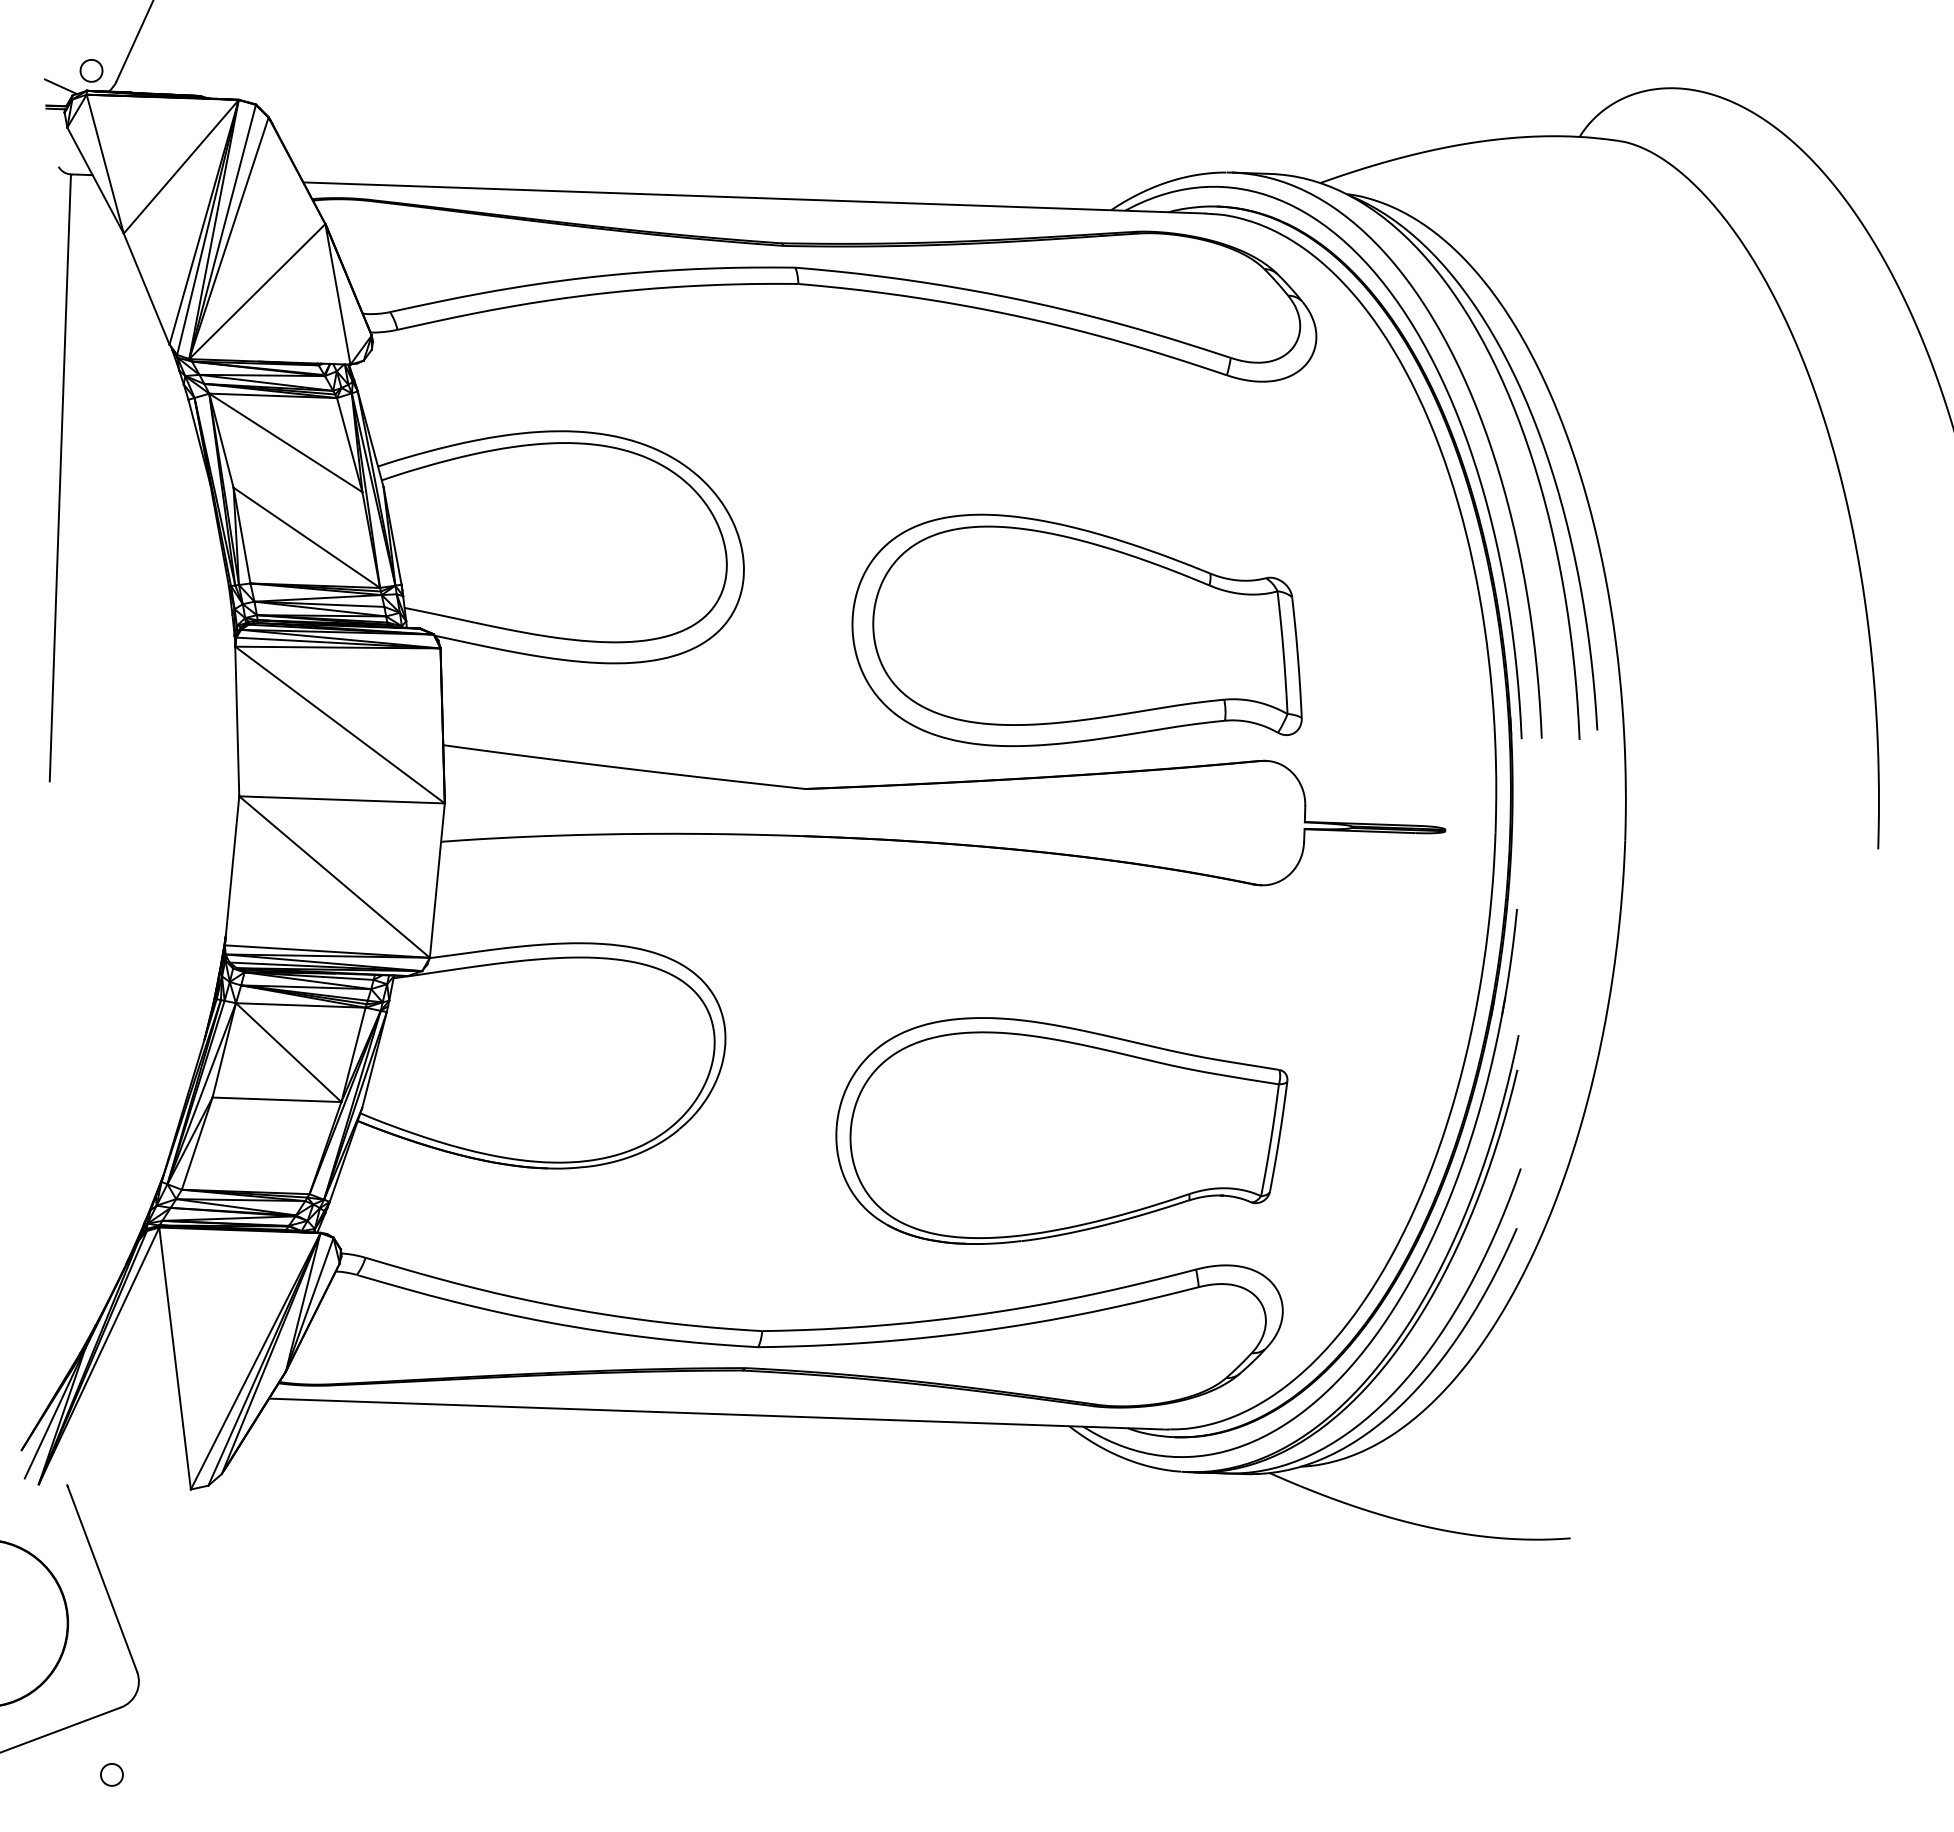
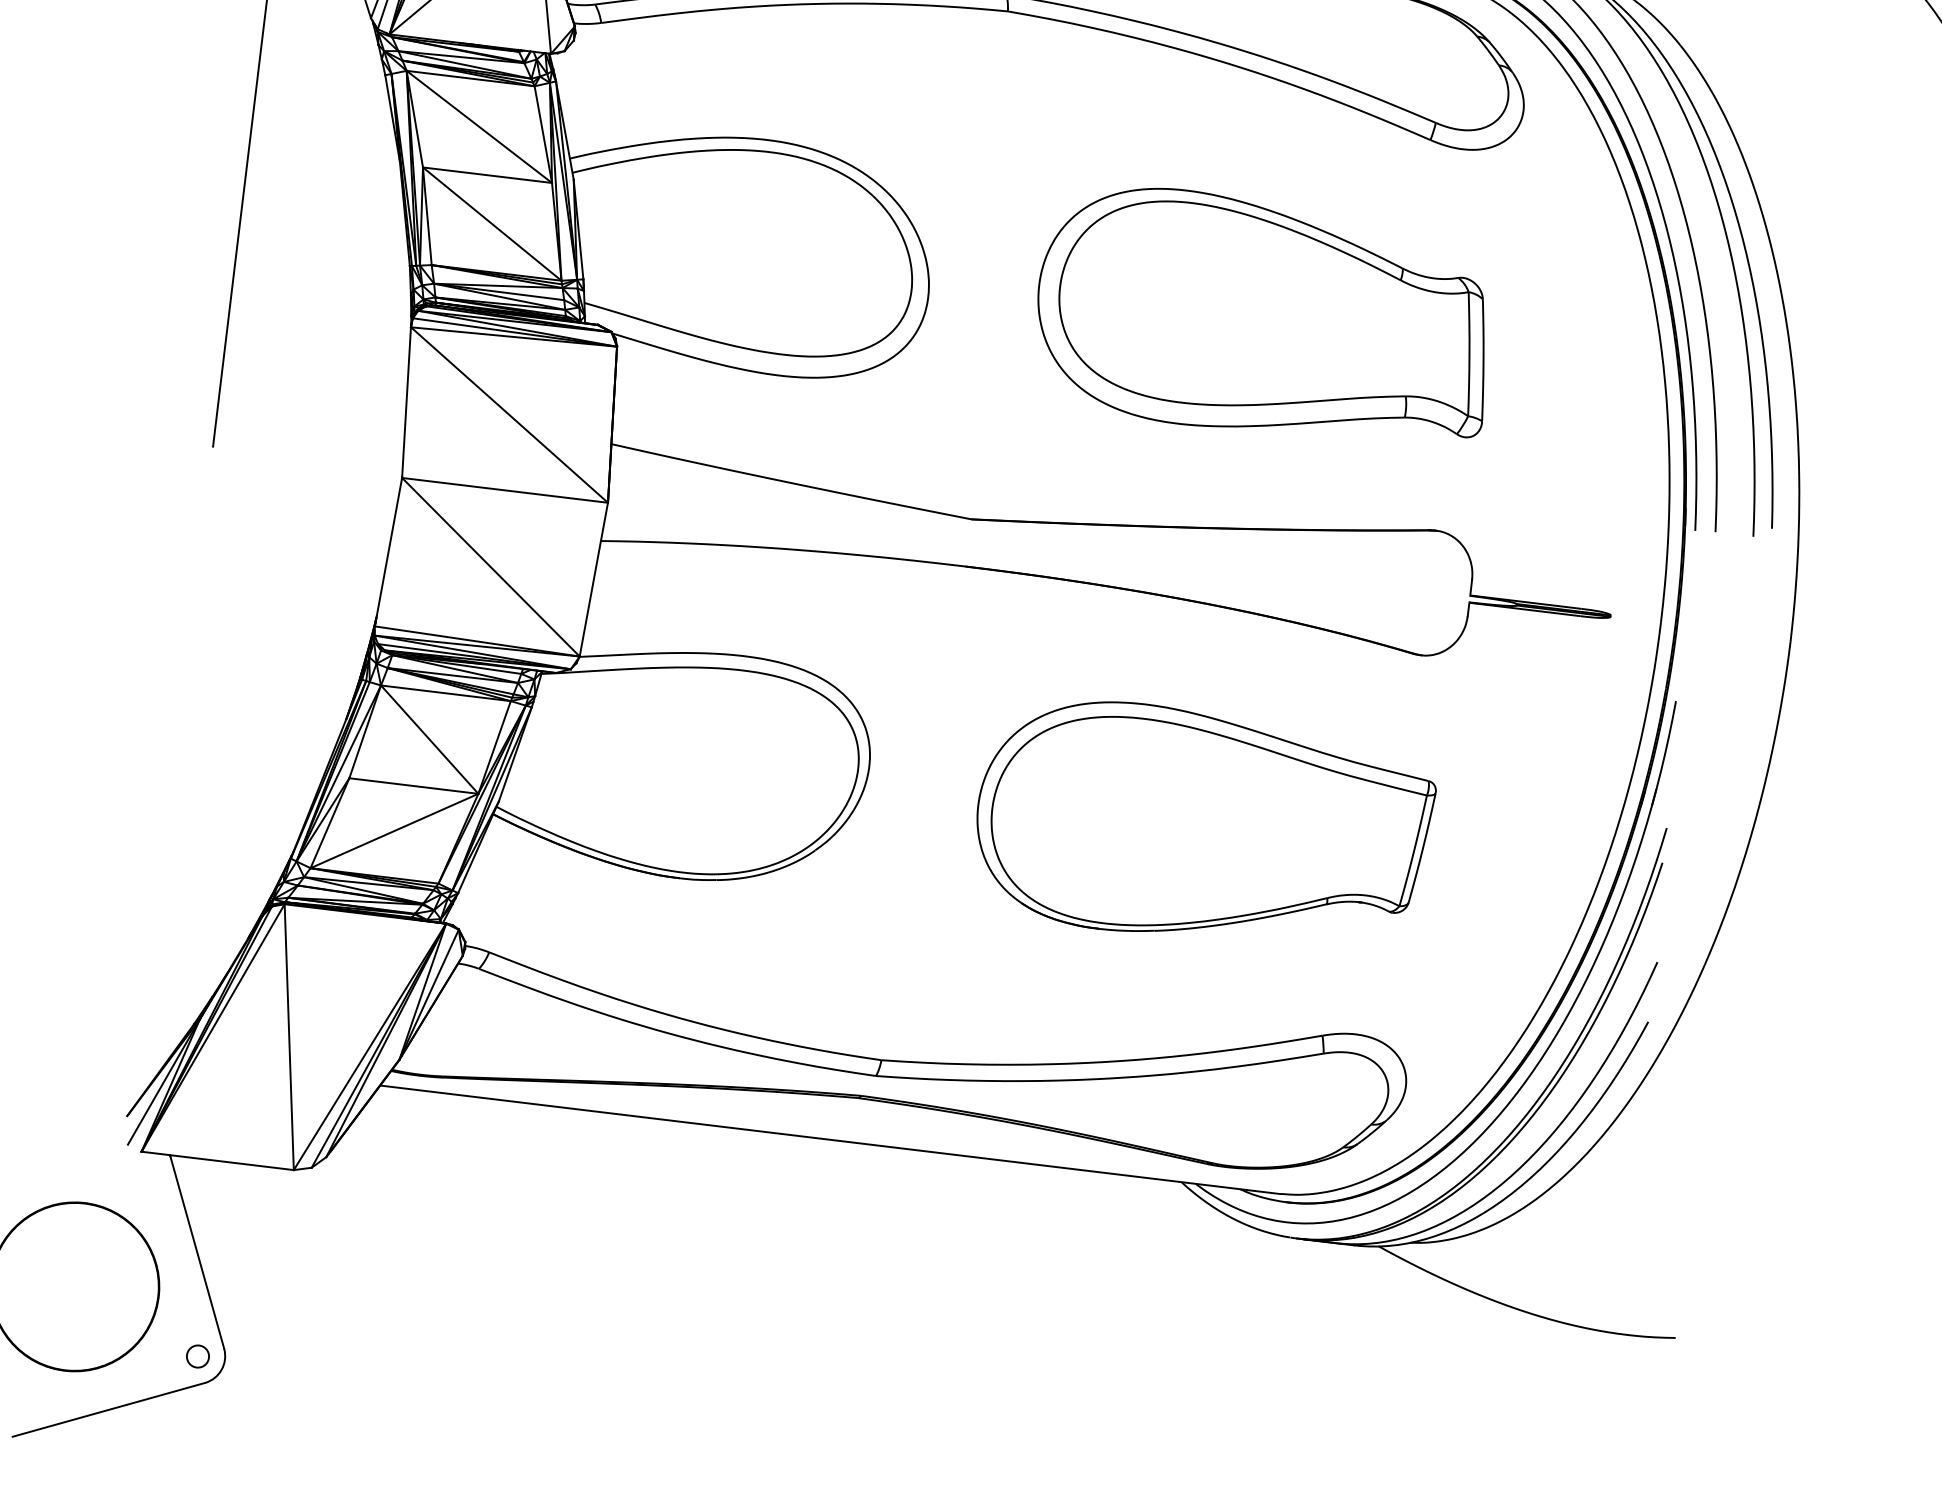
line: (297, 489) -> (487, 174), added
part: (1076, 629) -> (1263, 313), moved
part: (1061, 1130) -> (1204, 823), moved
line: (261, 1145) -> (394, 830), added
line: (114, 1486) -> (217, 1160), added
circle: (111, 1774) -> (197, 1356), moved

